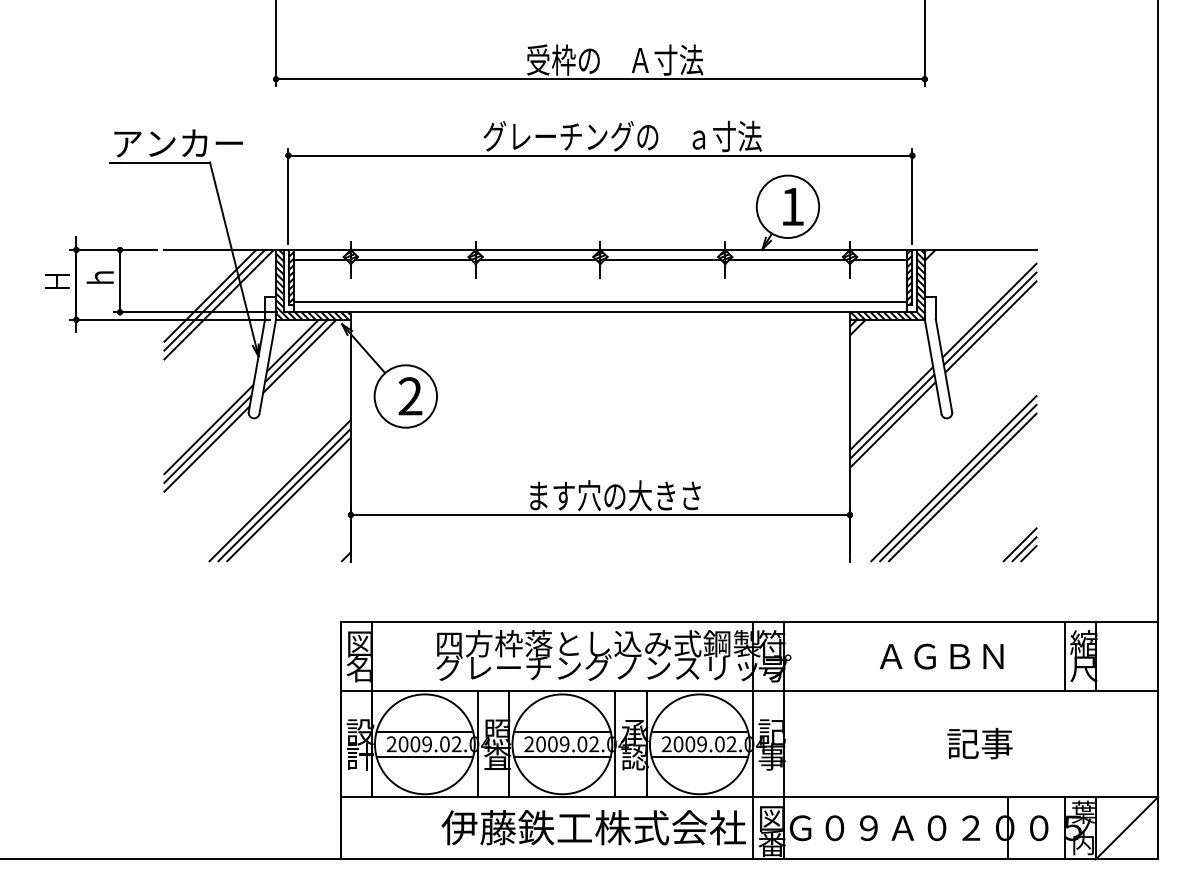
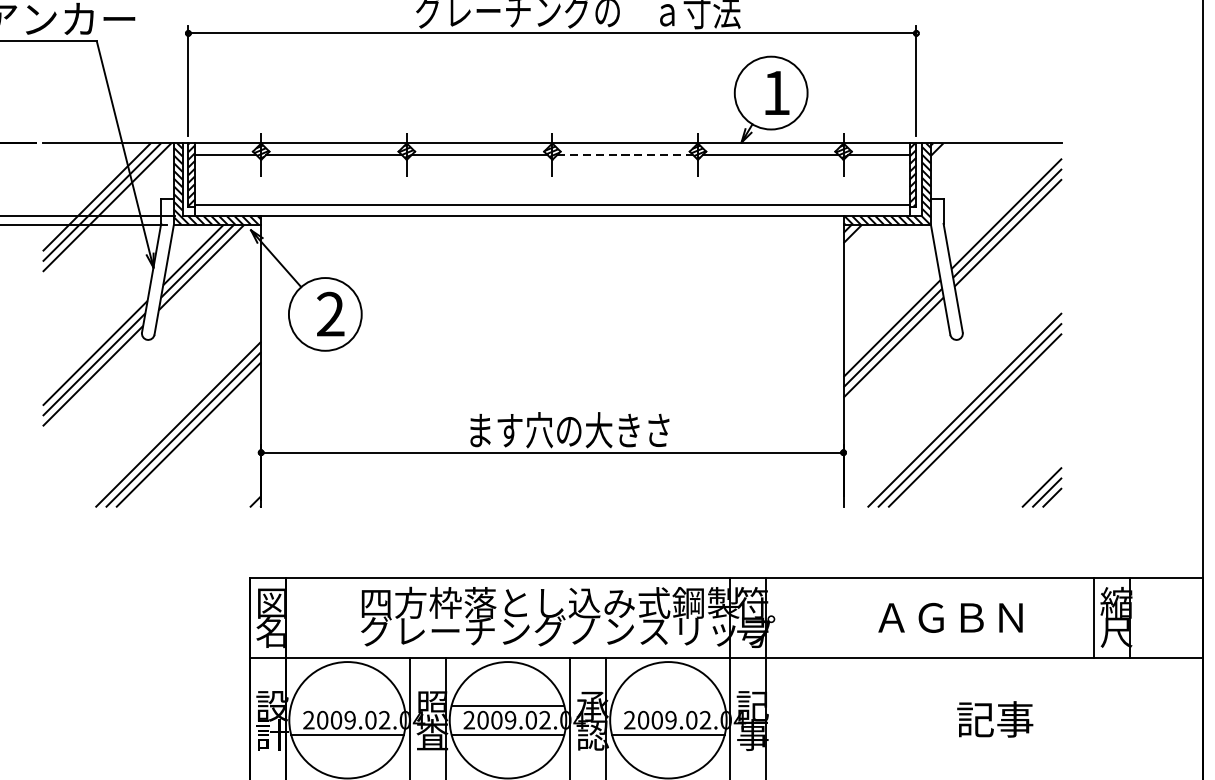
line: (663, 259) -> (625, 154), solid -> dashed
line: (424, 731) -> (347, 705), removed
line: (699, 731) -> (667, 705), removed

